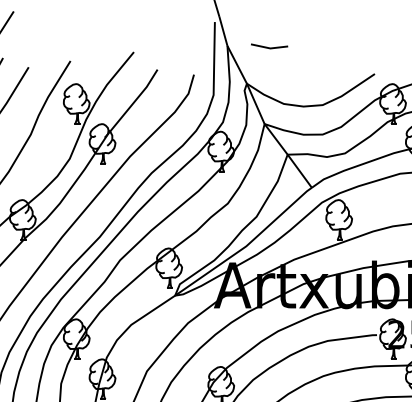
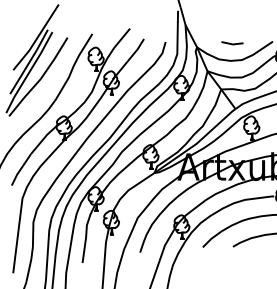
line: (269, 46) -> (232, 43), moved

